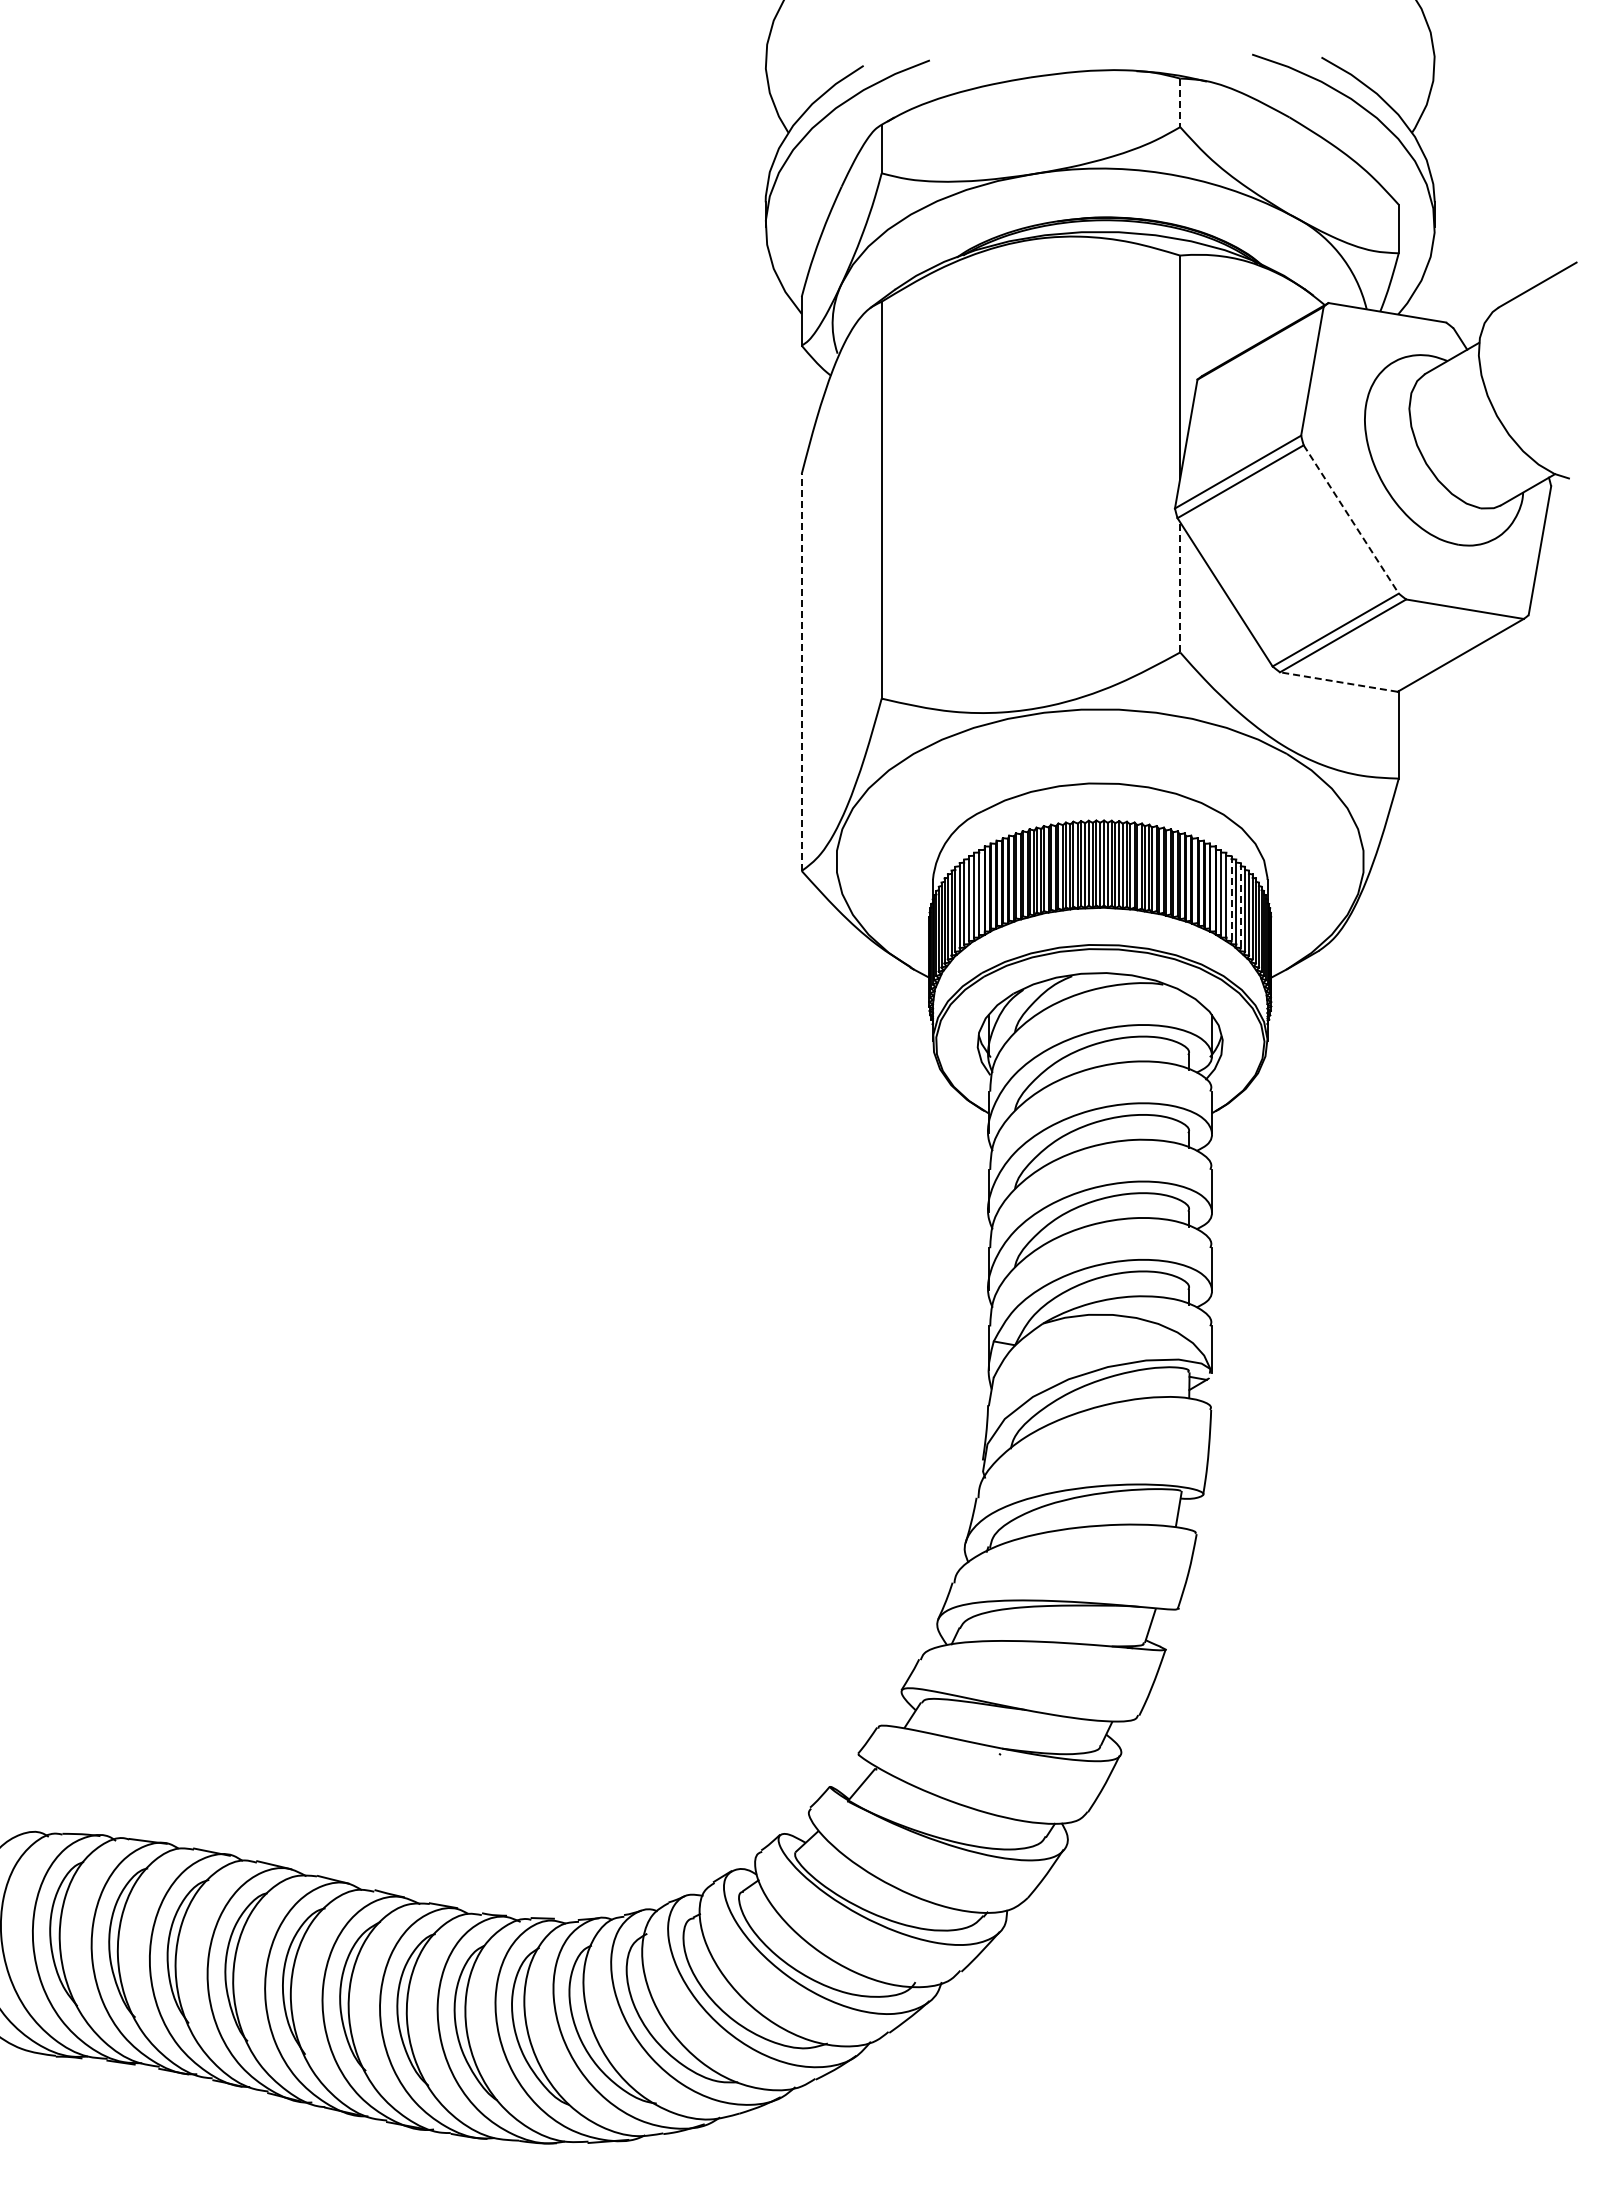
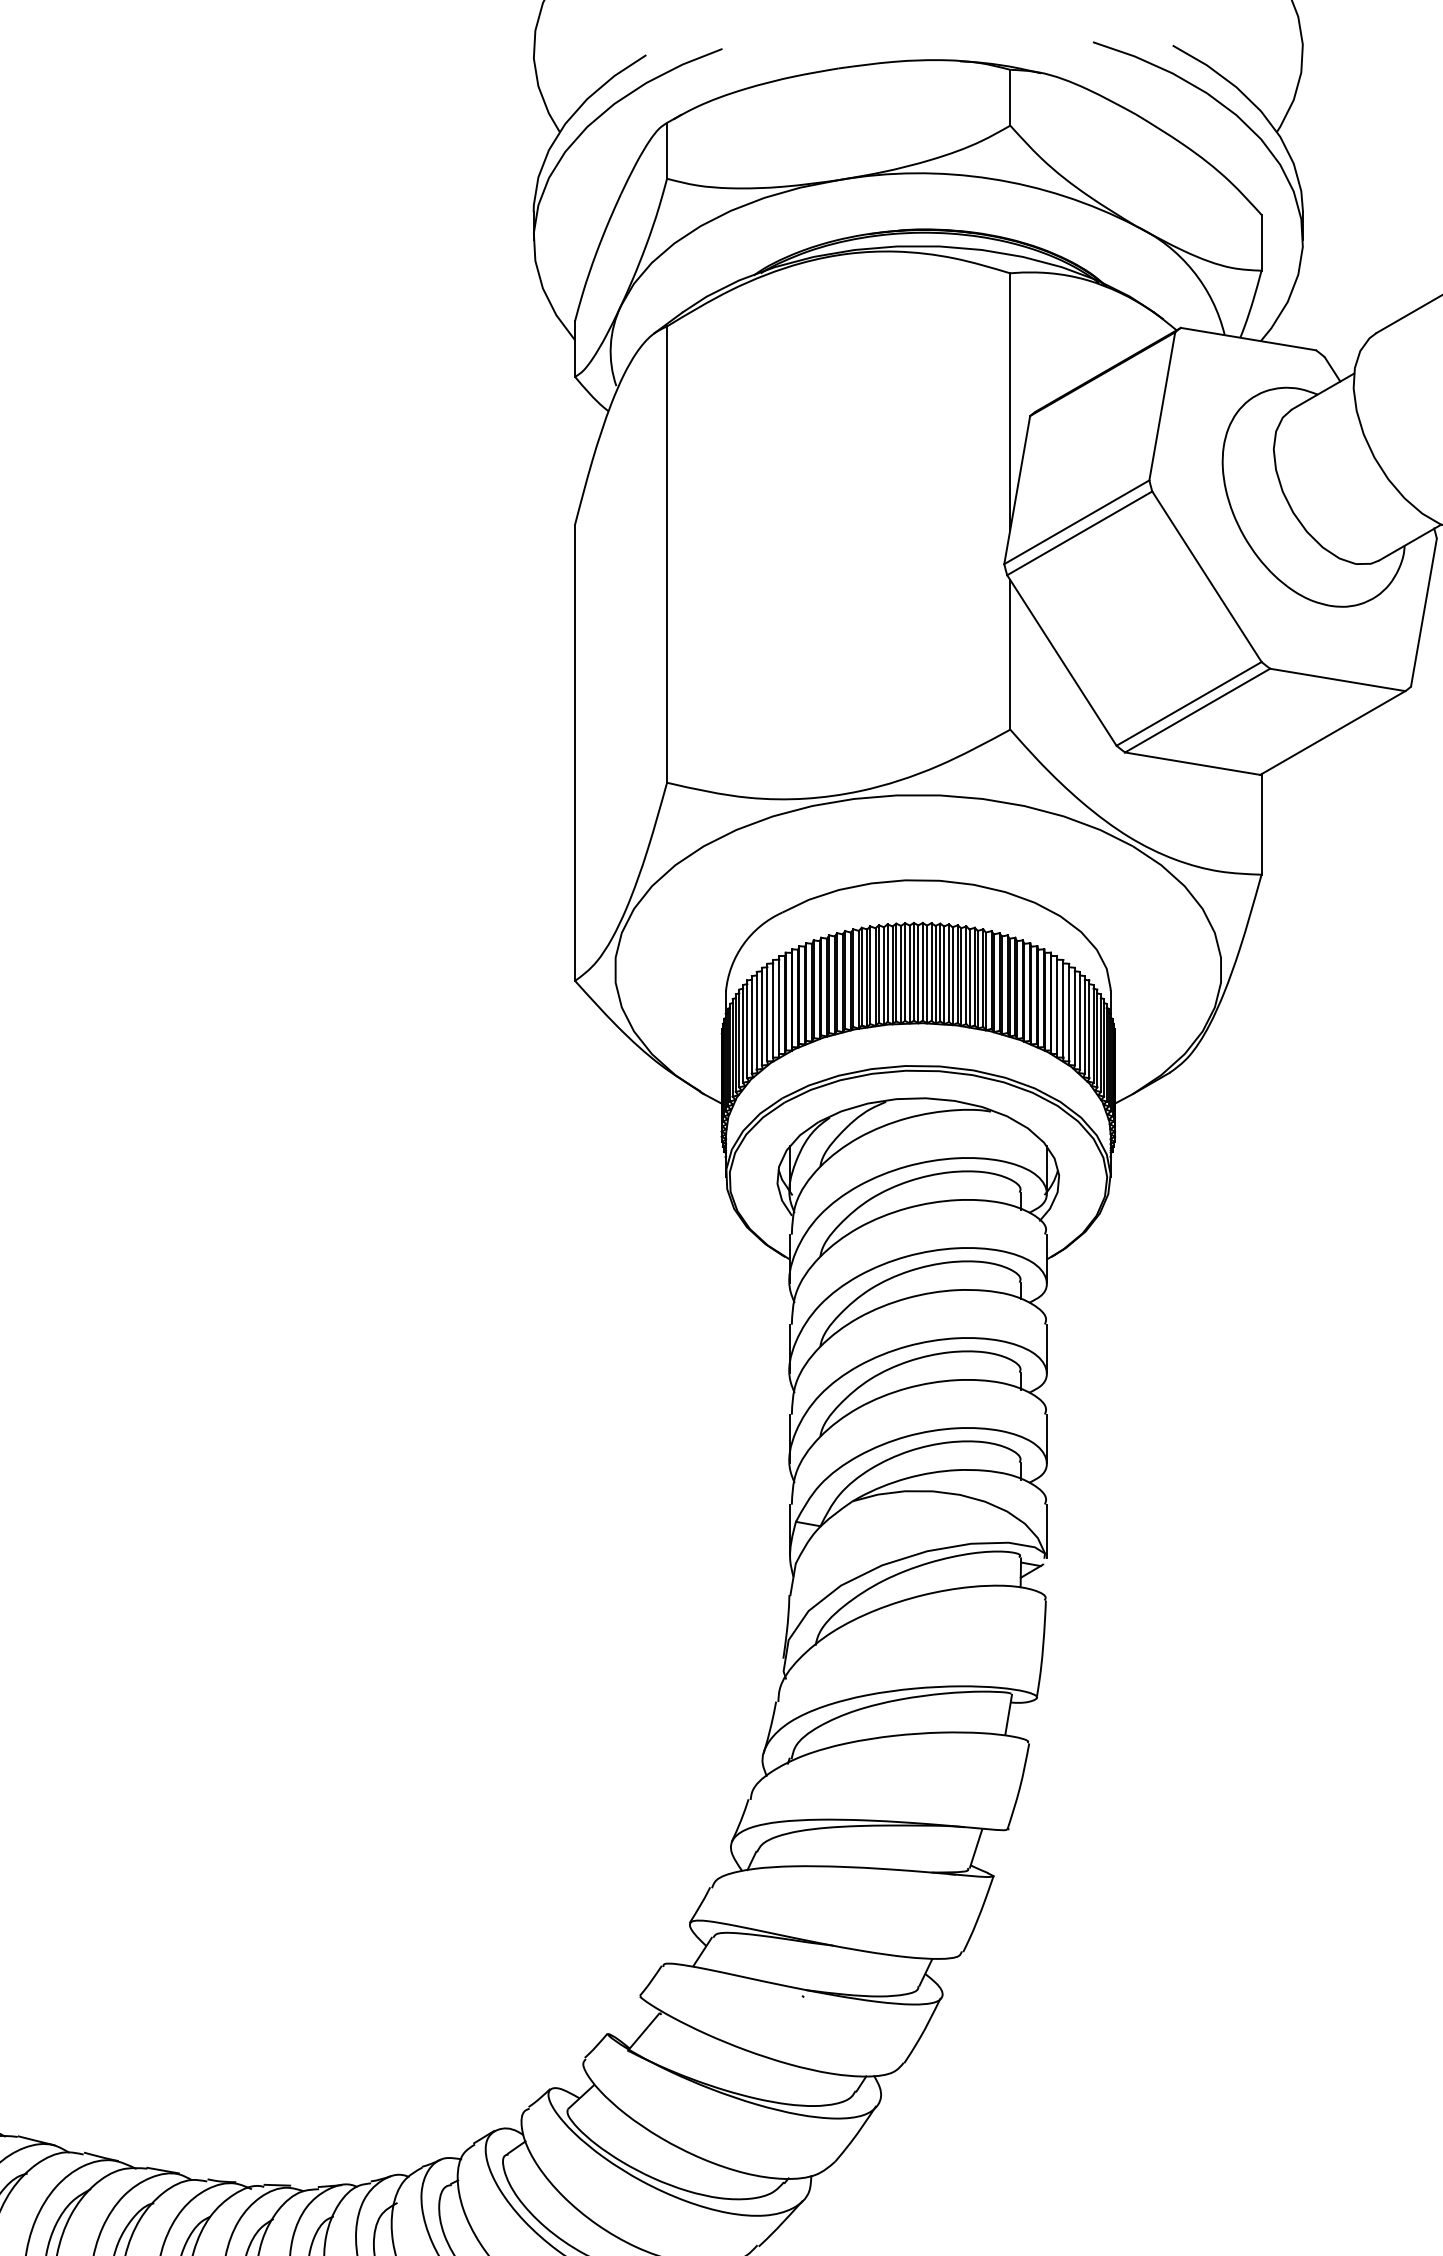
line: (1180, 103) -> (1010, 98), dashed -> solid
line: (1351, 519) -> (1207, 576), dashed -> solid
line: (1180, 586) -> (1010, 653), dashed -> solid
line: (801, 672) -> (574, 752), dashed -> solid
line: (1338, 682) -> (1192, 764), dashed -> solid
line: (1231, 899) -> (1069, 1013), dashed -> solid
line: (1240, 906) -> (1079, 1021), dashed -> solid

